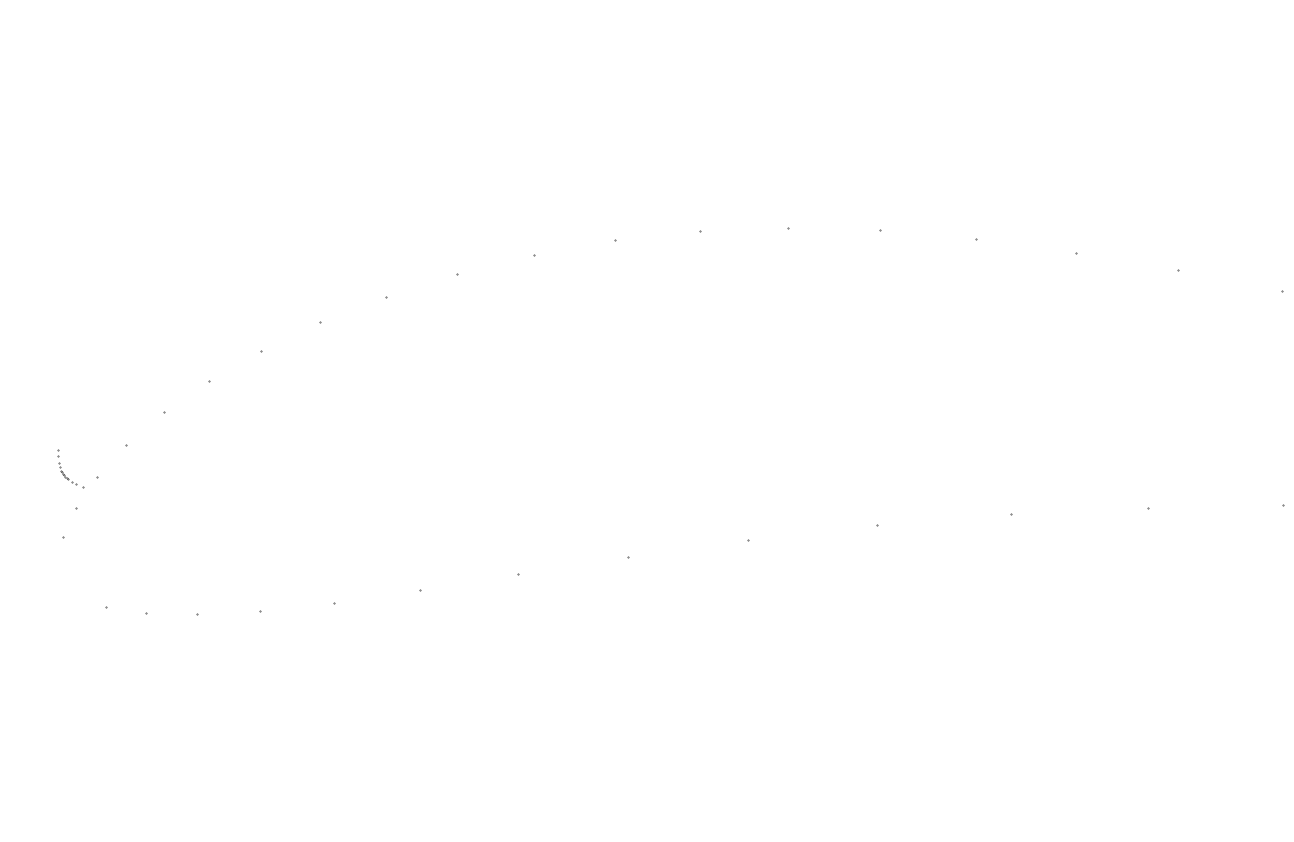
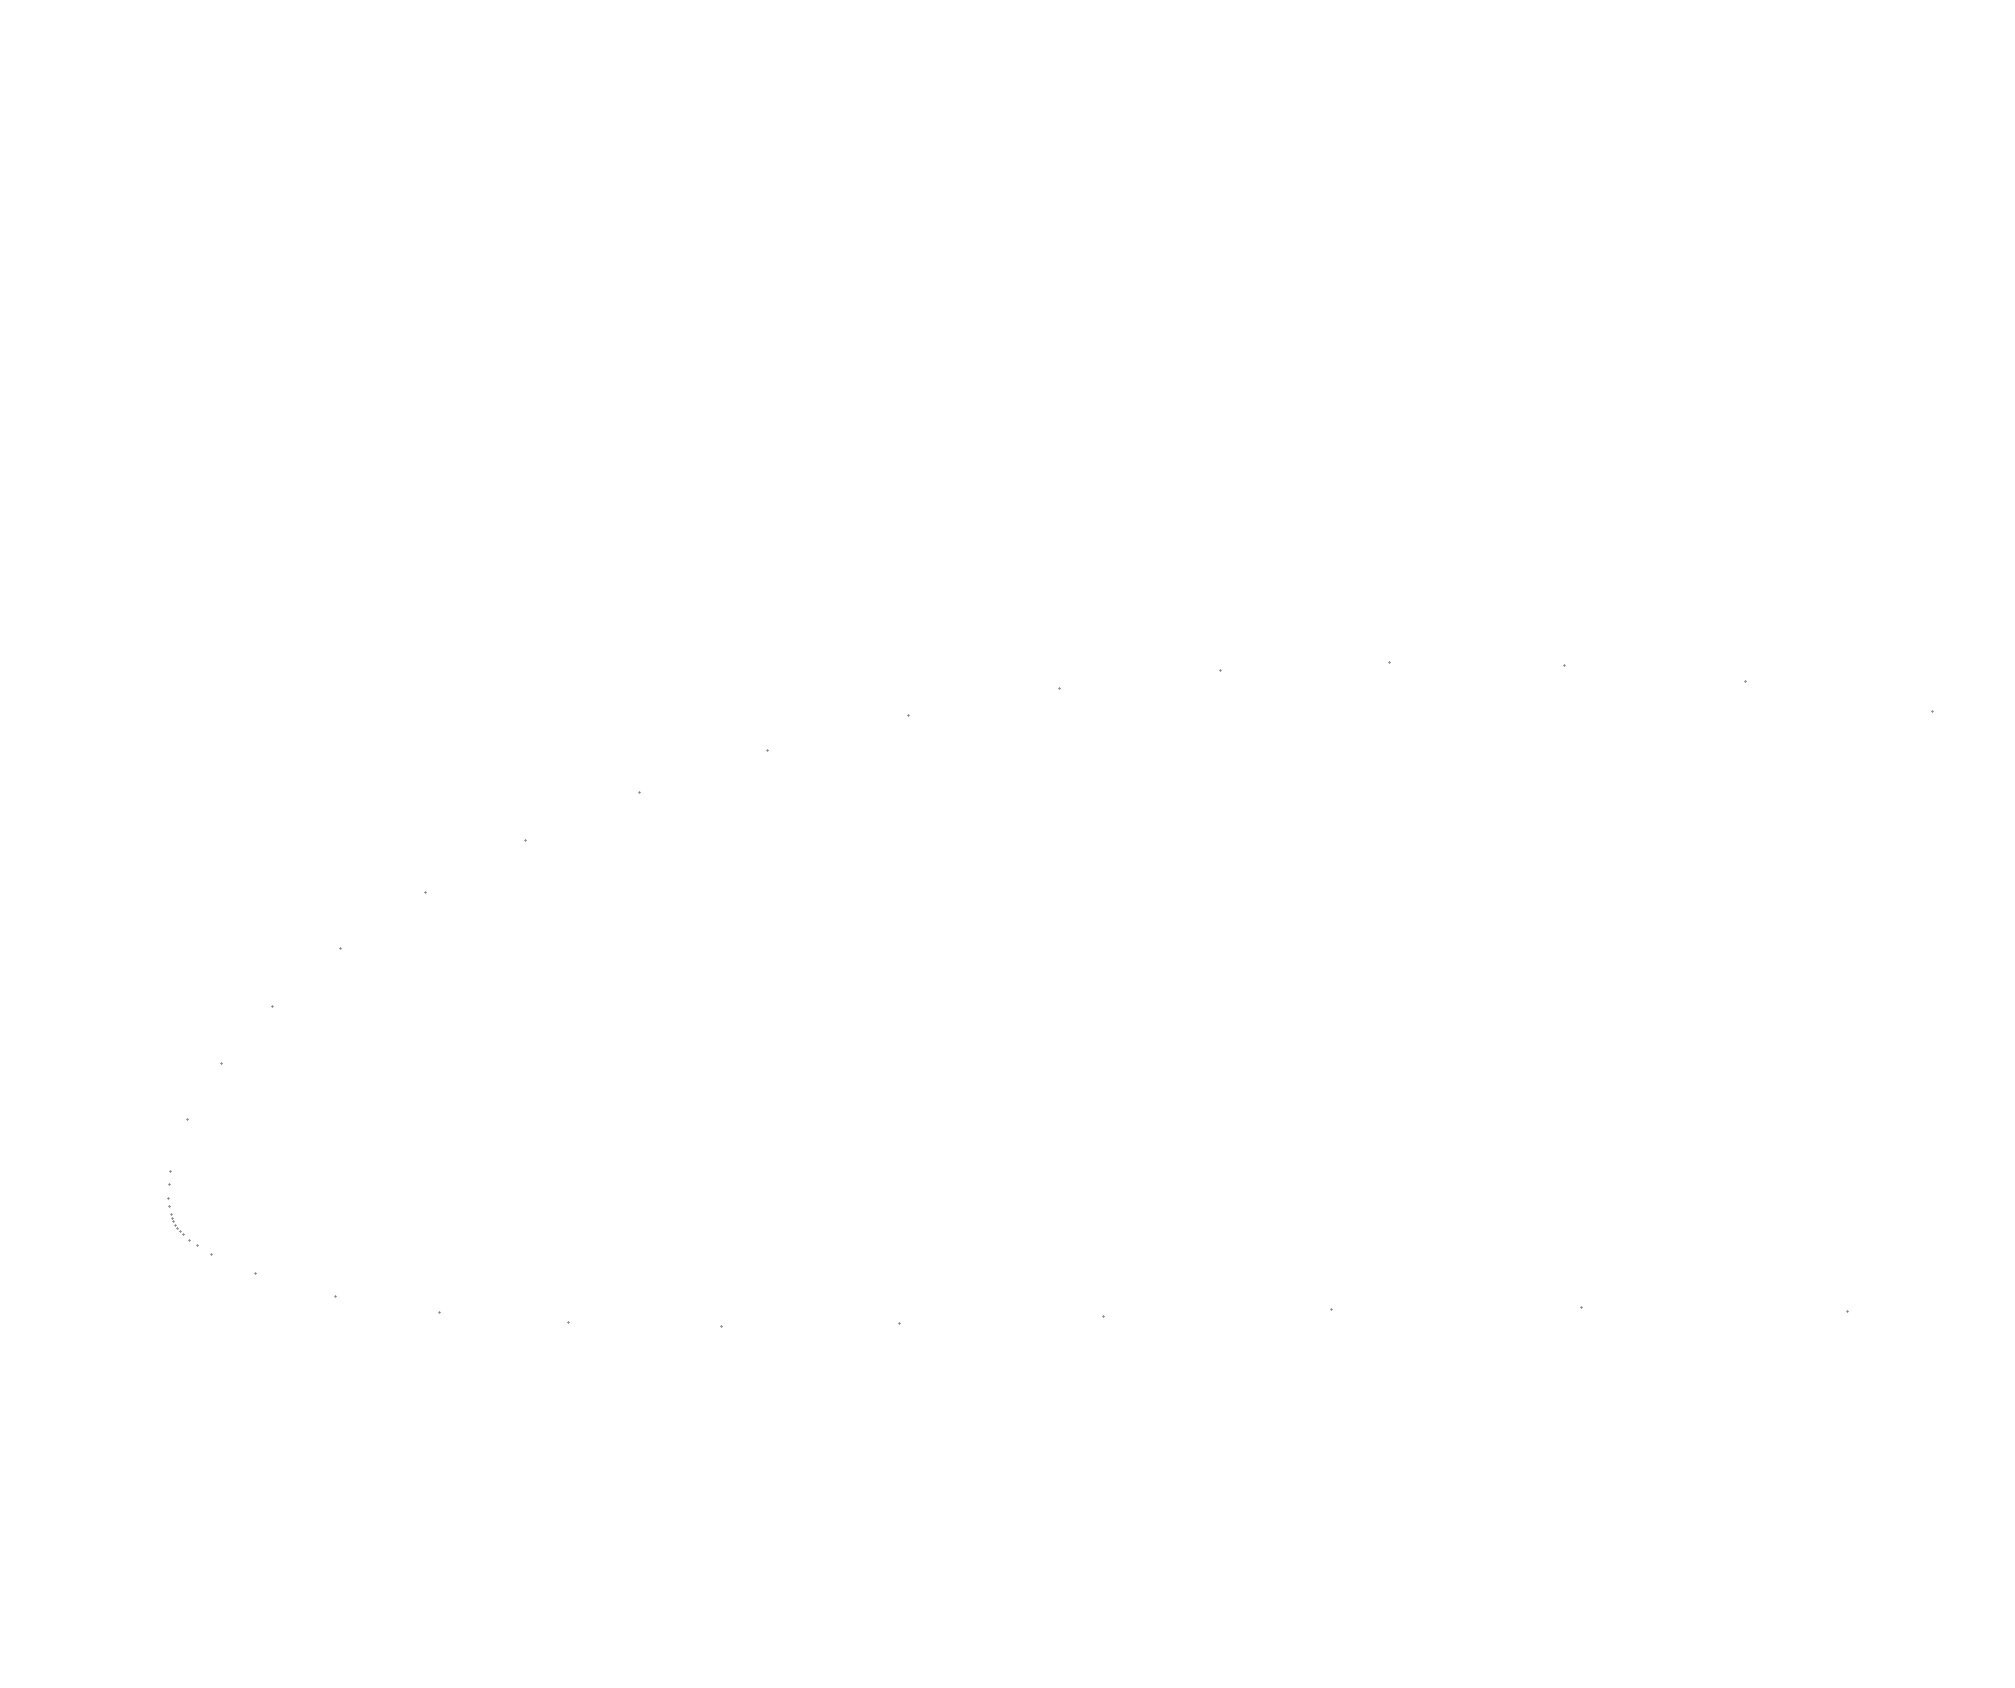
part: (63, 472) -> (174, 1218), moved

